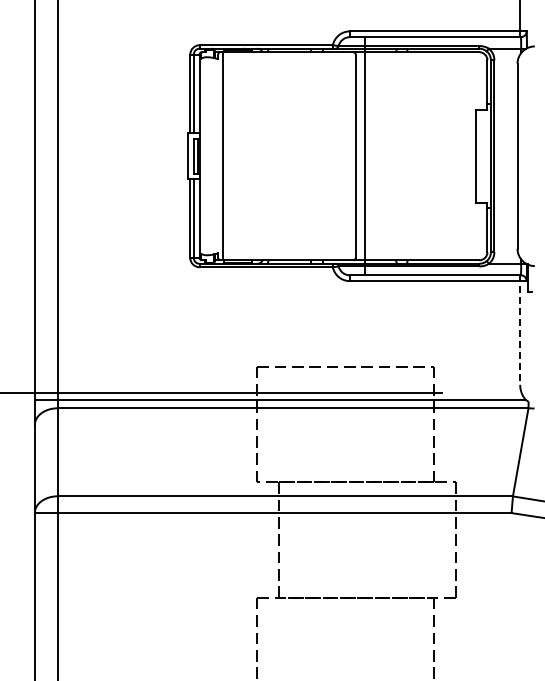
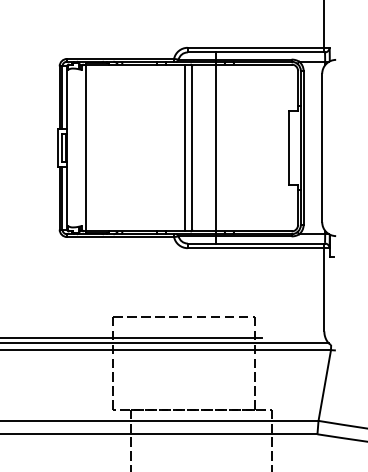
line: (346, 156) -> (184, 148), added
line: (364, 156) -> (215, 148), moved
line: (520, 330) -> (324, 287), dashed -> solid

